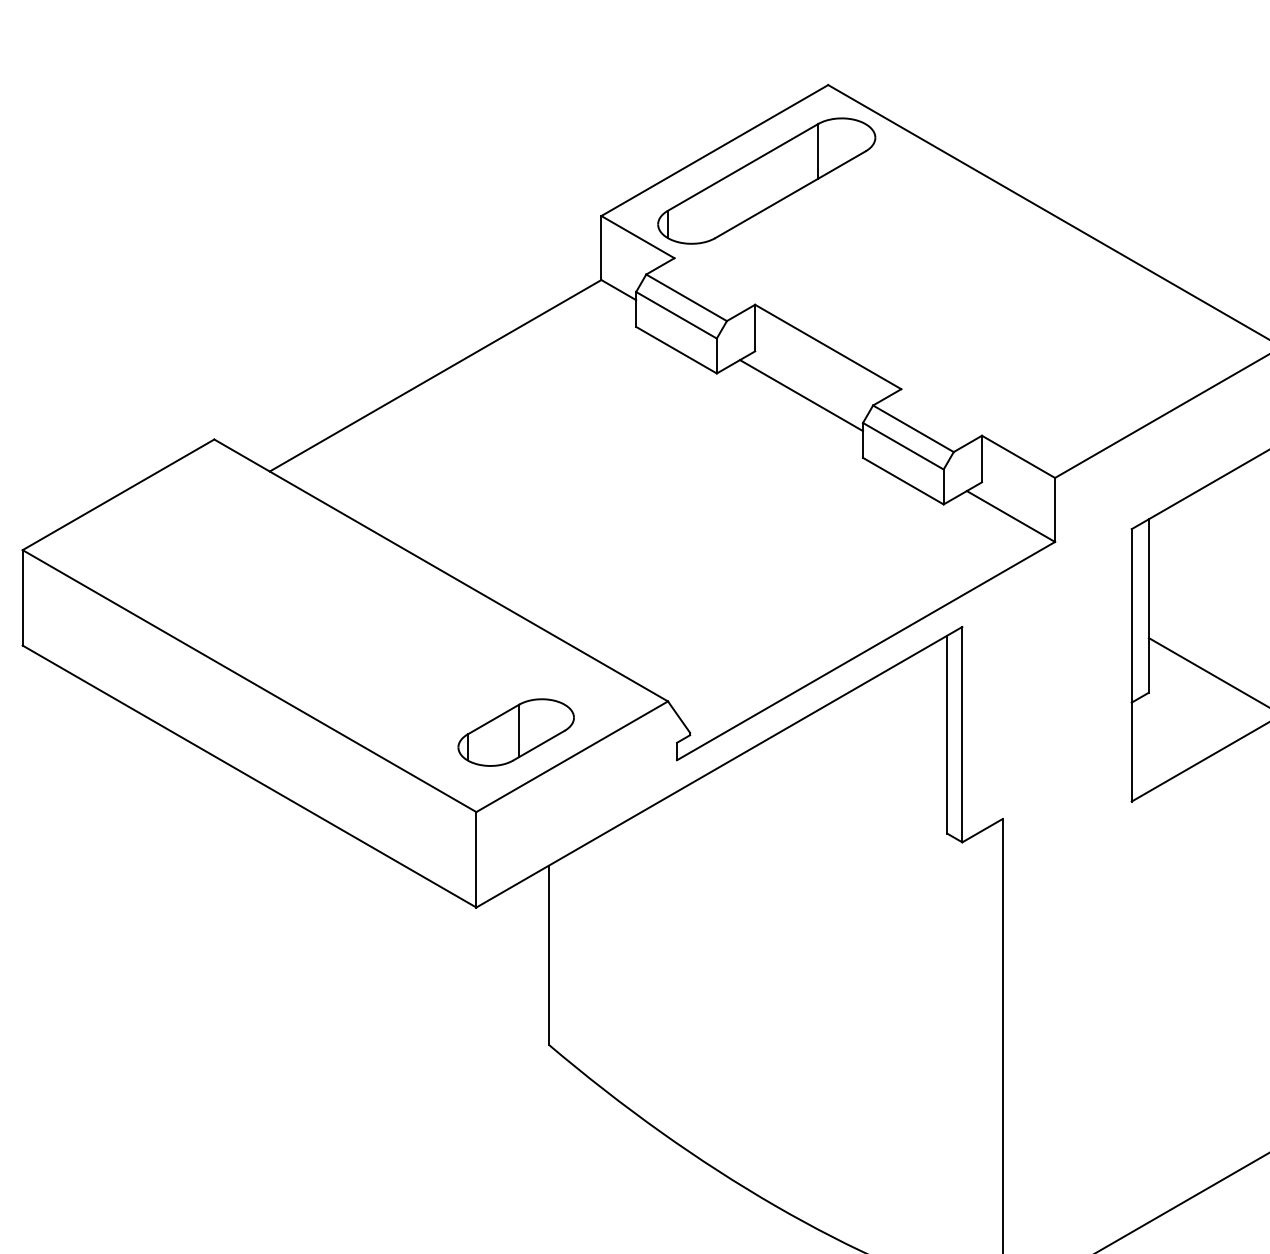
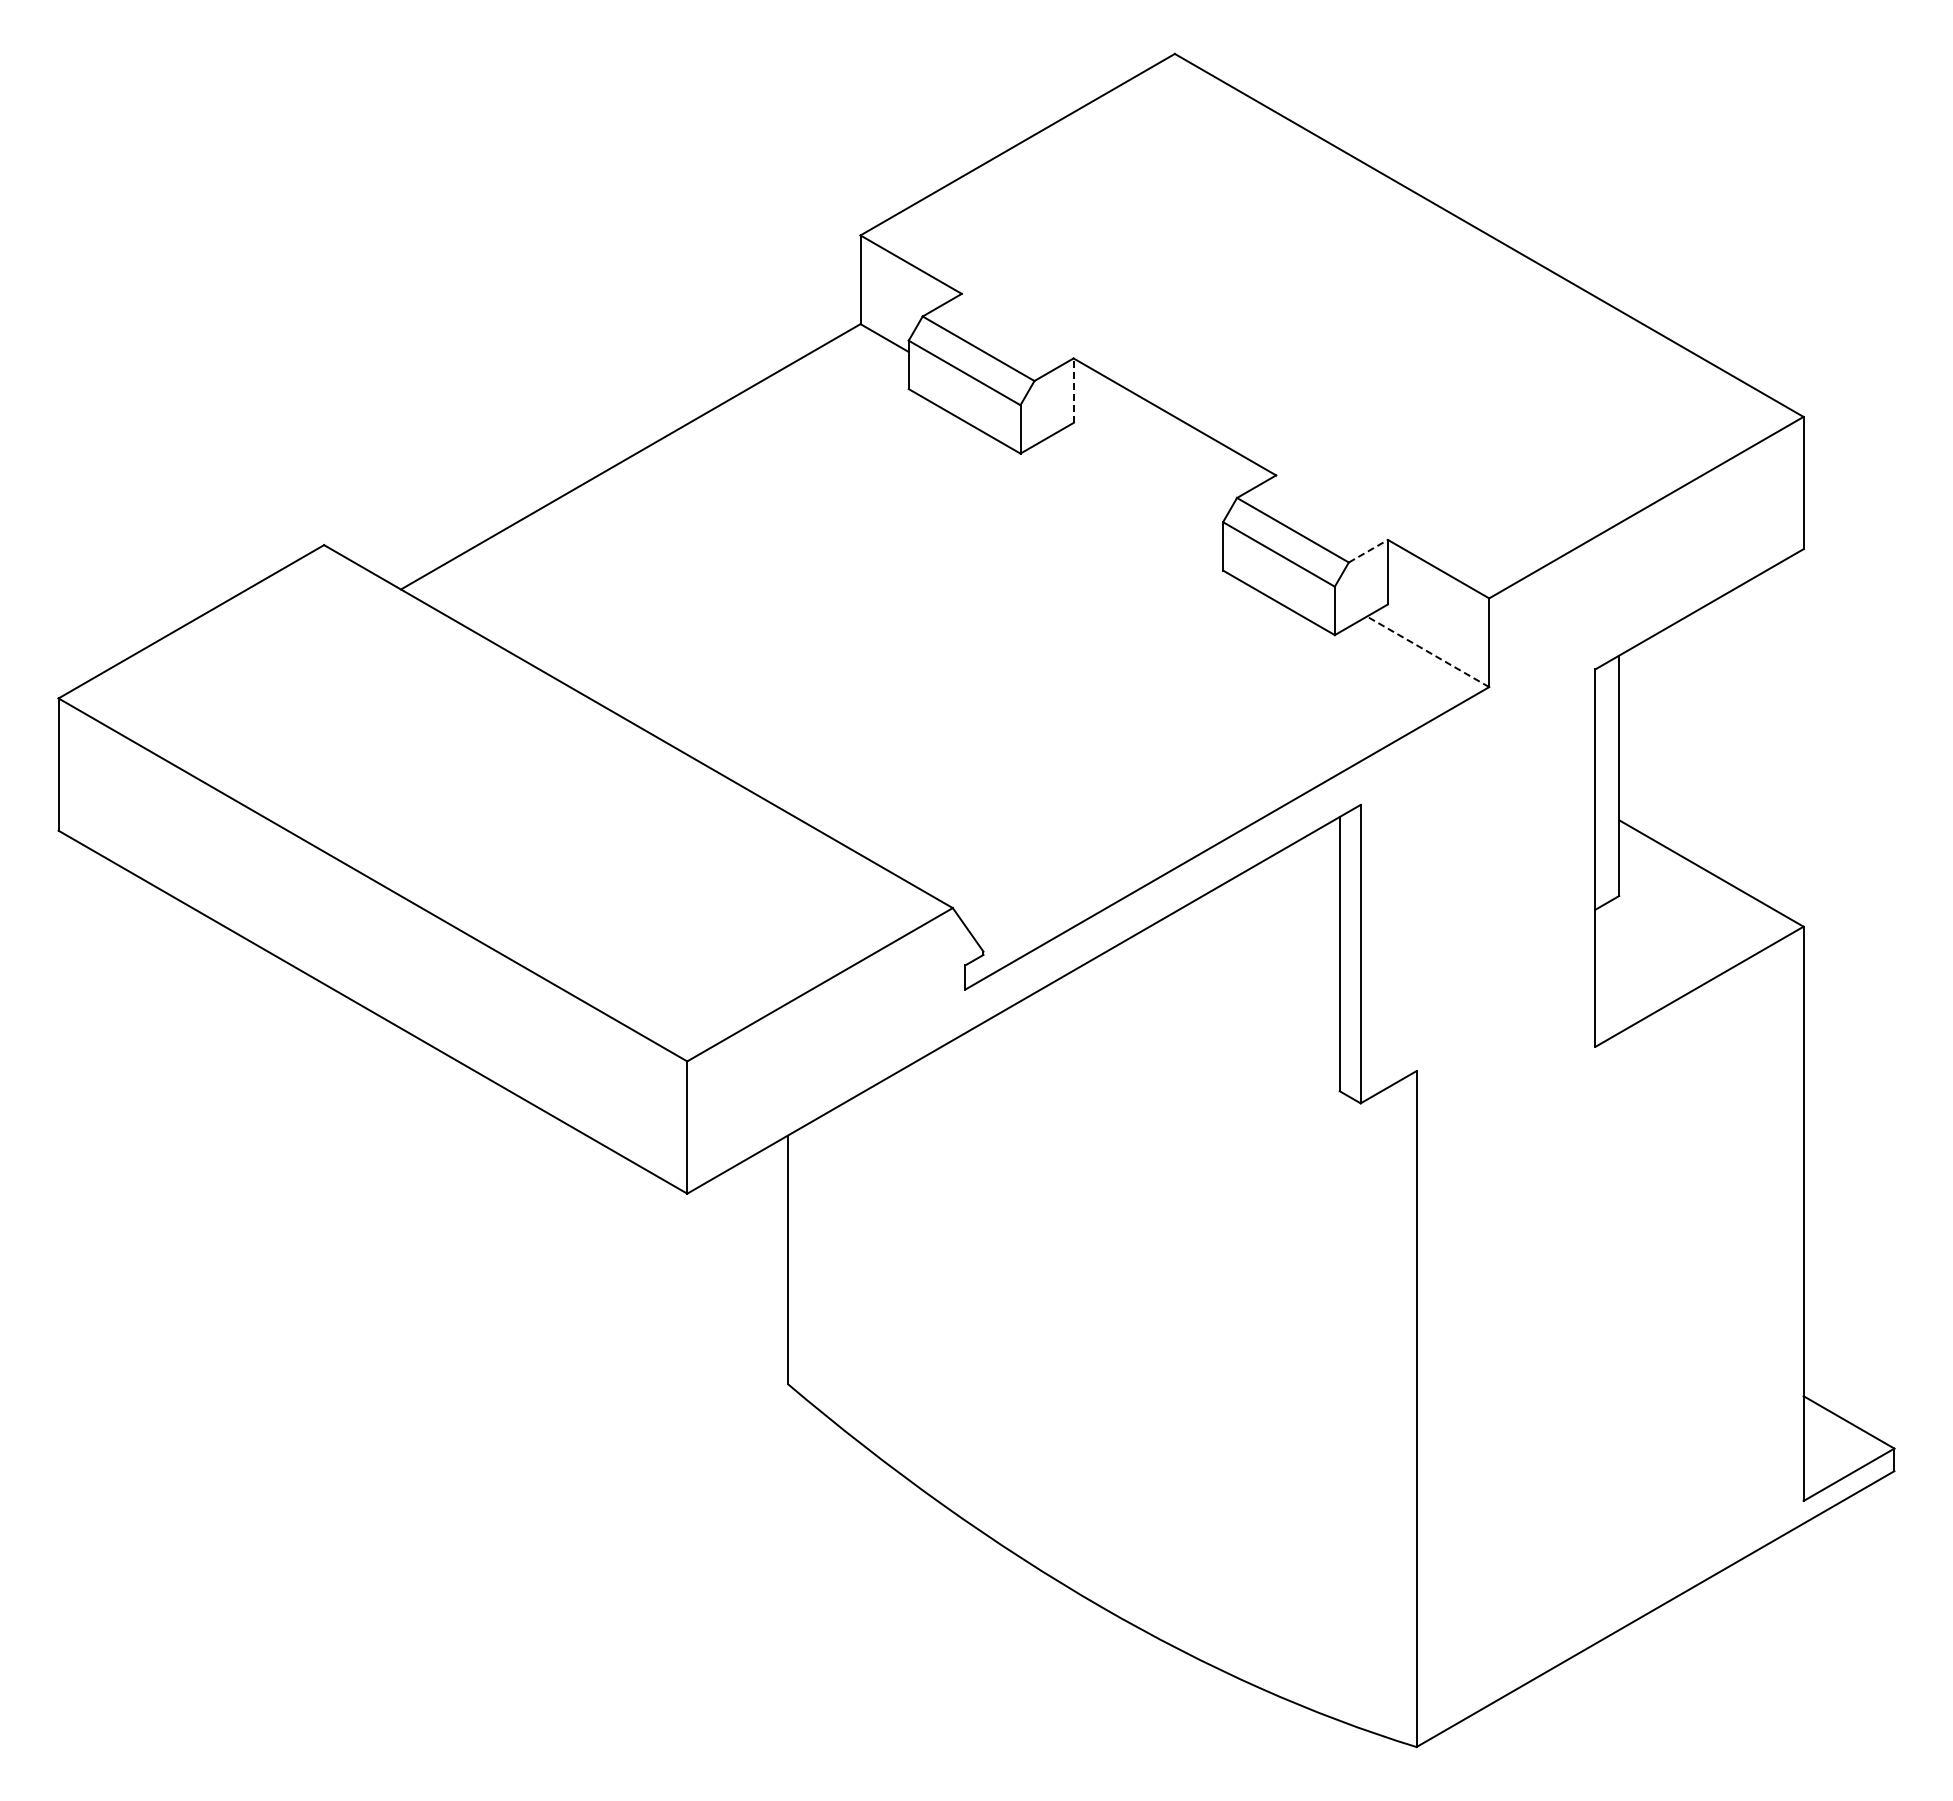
part: (766, 180) -> (1089, 186), removed
line: (755, 327) -> (1073, 390), solid -> dashed
line: (801, 395) -> (1137, 484), removed
line: (967, 444) -> (1368, 551), solid -> dashed
line: (1011, 516) -> (1428, 651), solid -> dashed
part: (516, 732) -> (742, 951), removed

